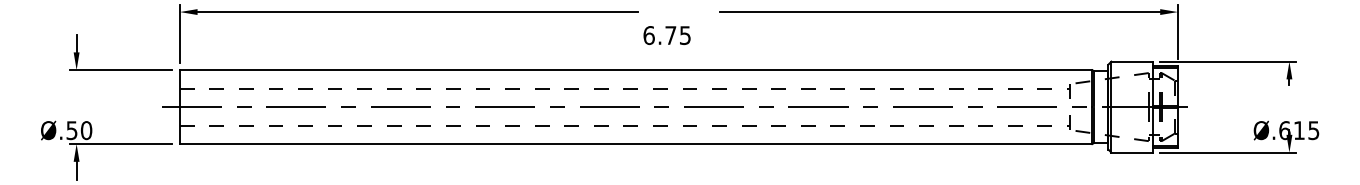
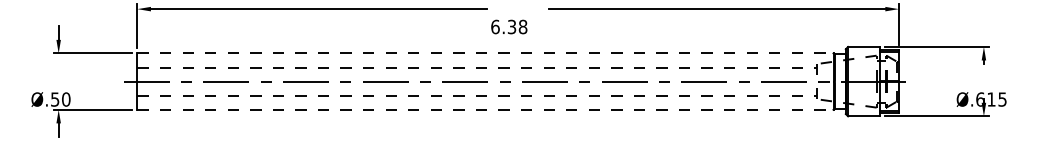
text: (678, 35) -> (517, 27), 6.75 -> 6.38
line: (636, 70) -> (485, 53), solid -> dashed
line: (636, 144) -> (485, 110), solid -> dashed

